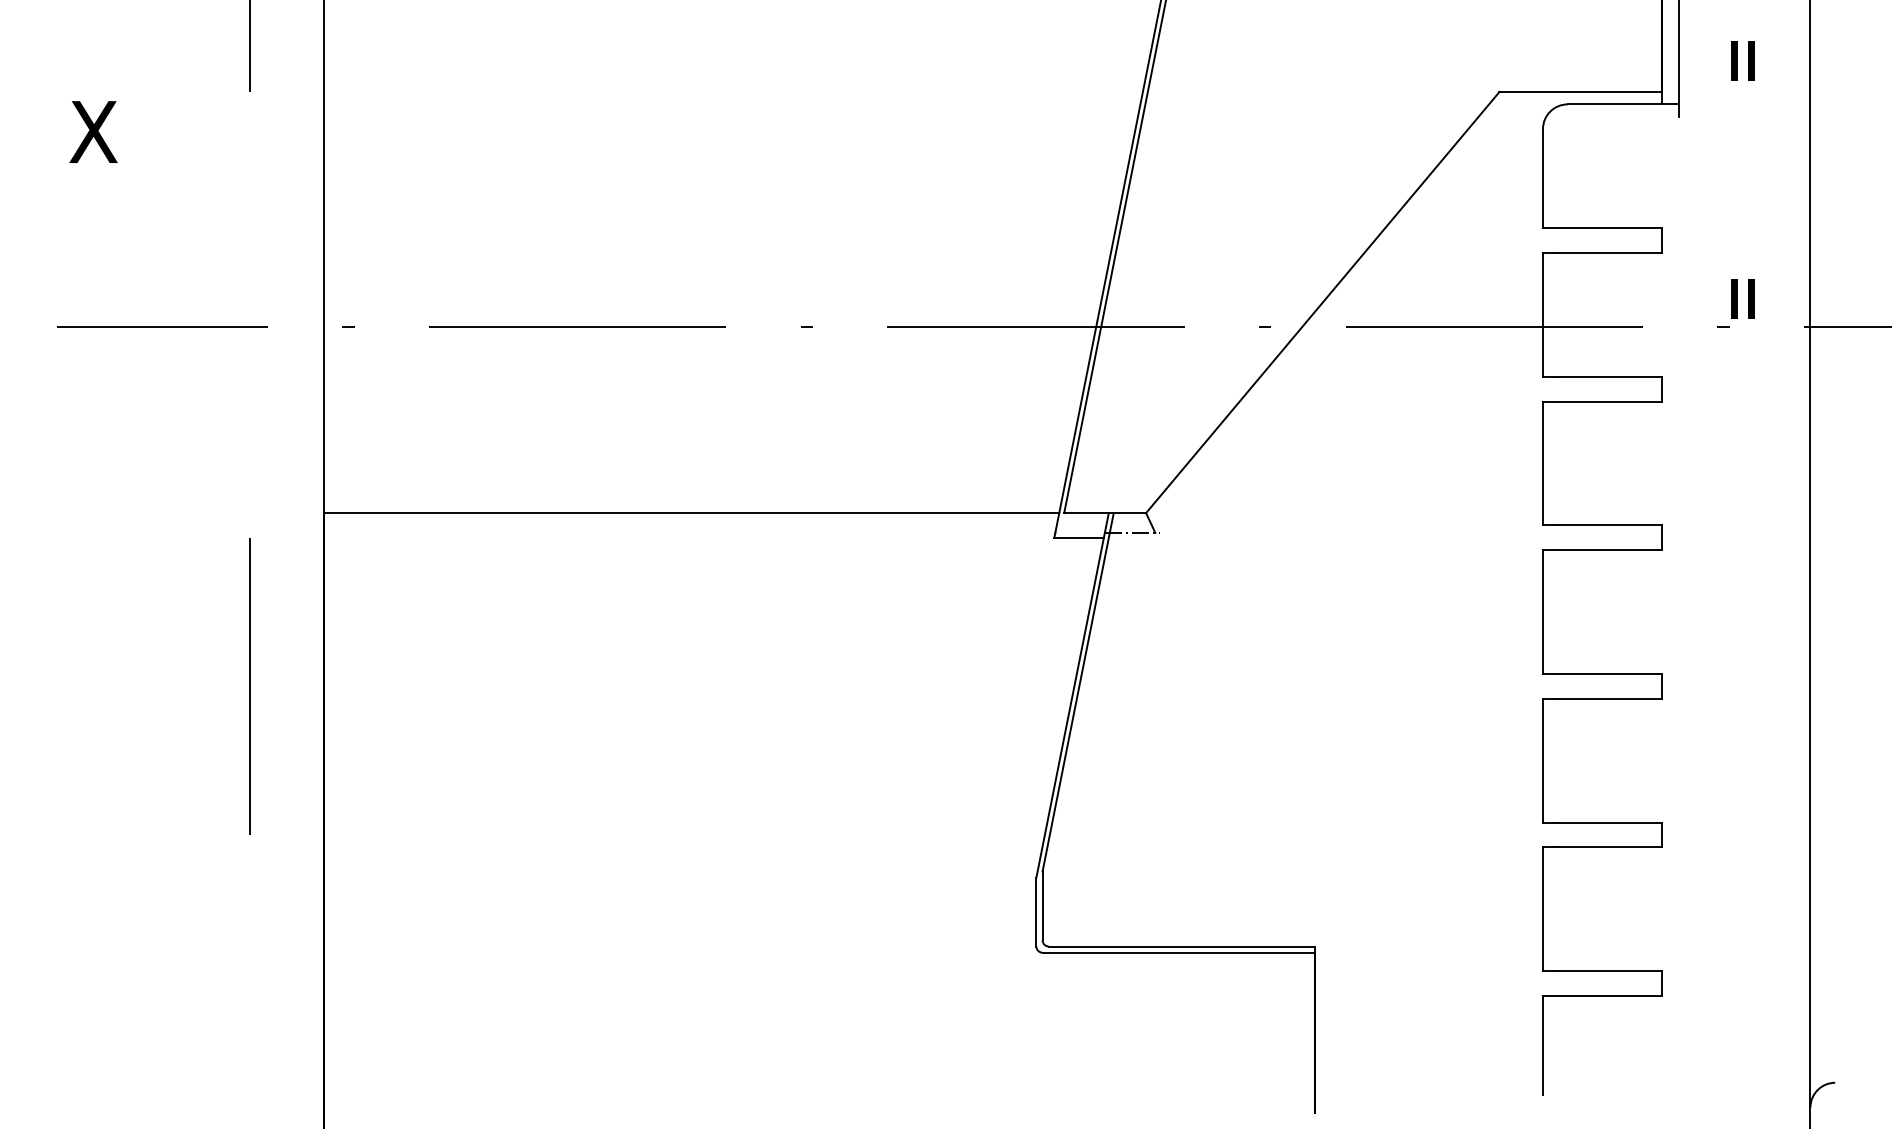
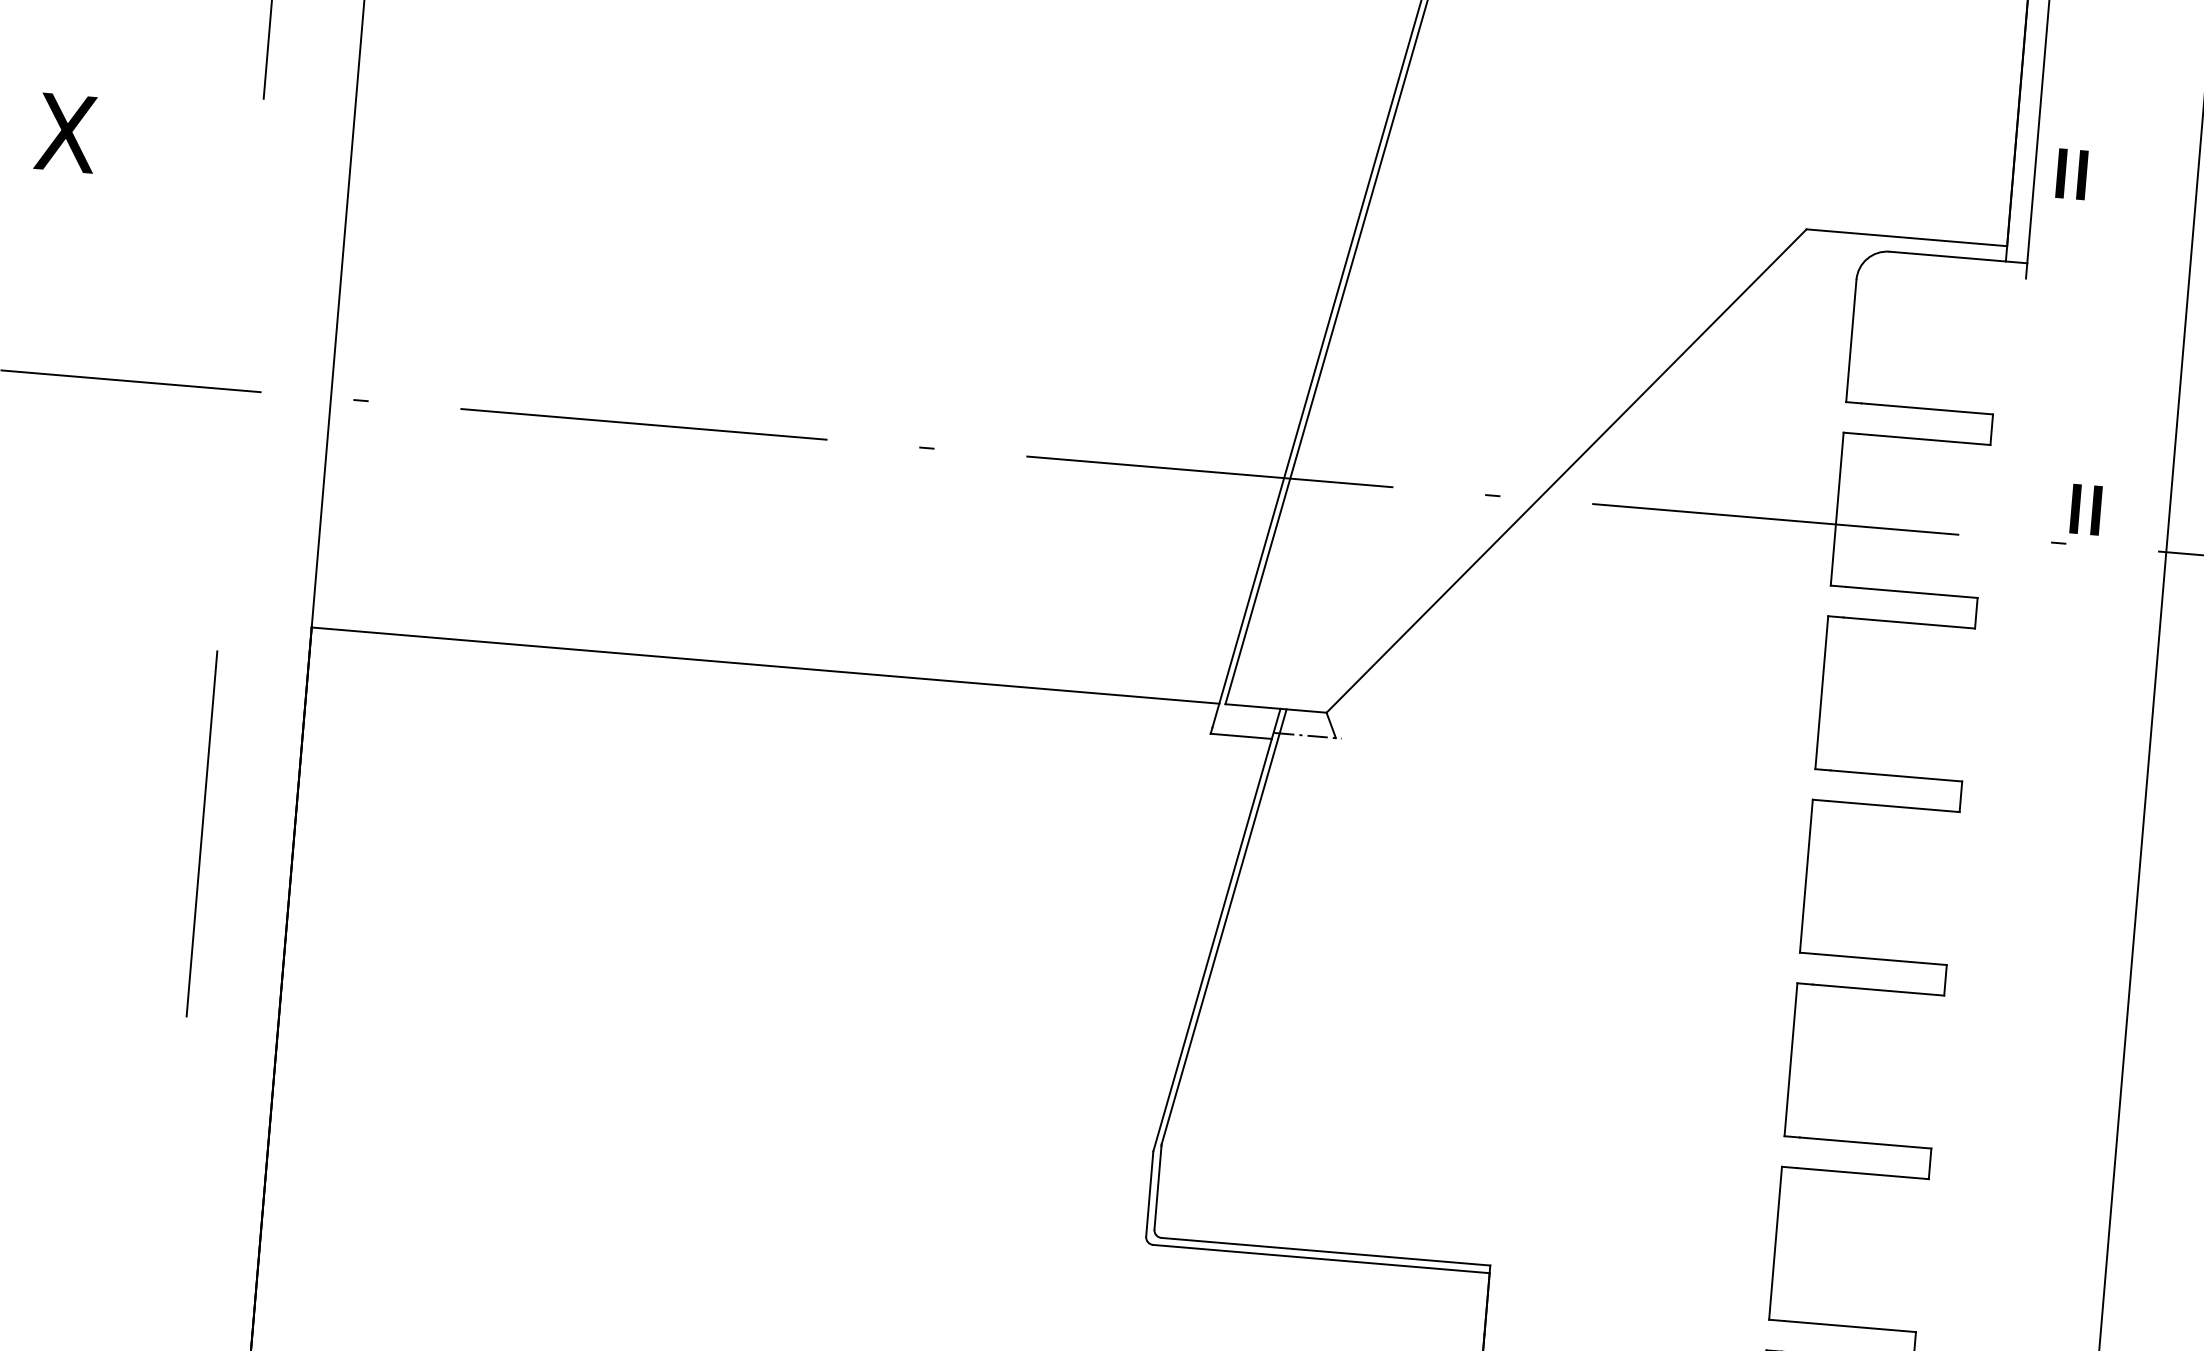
text: (1742, 60) -> (2071, 173), moved

